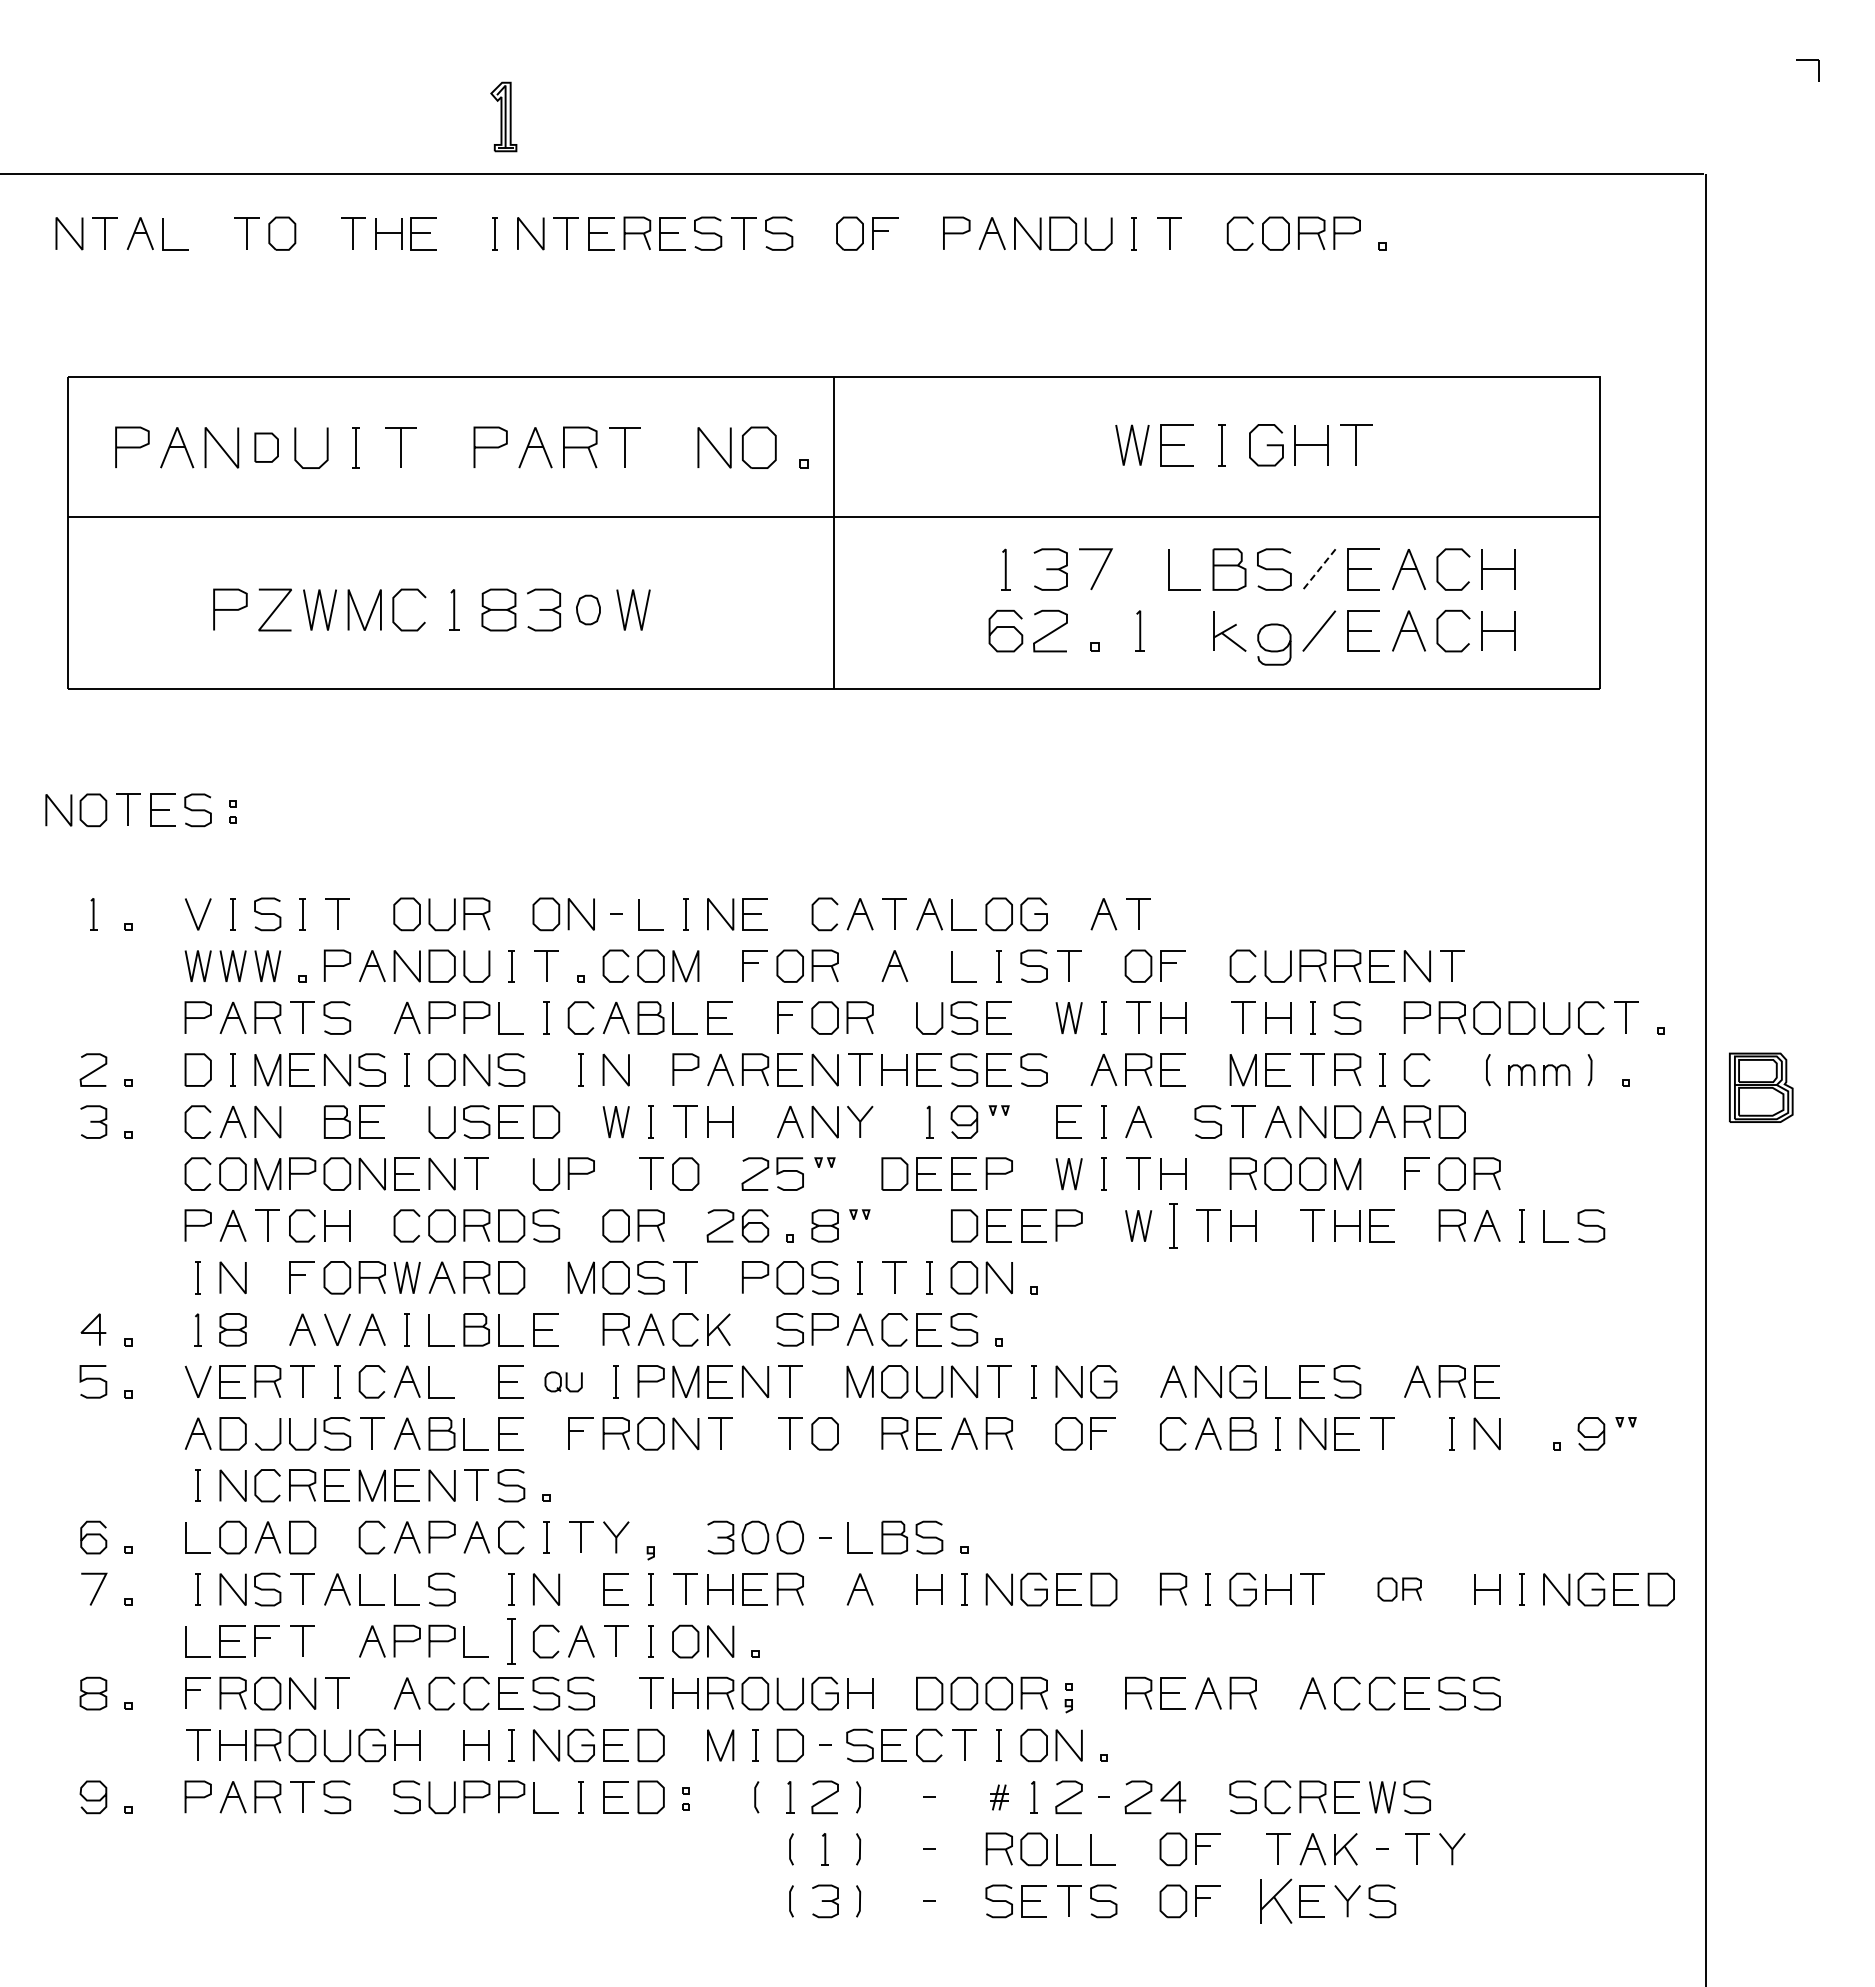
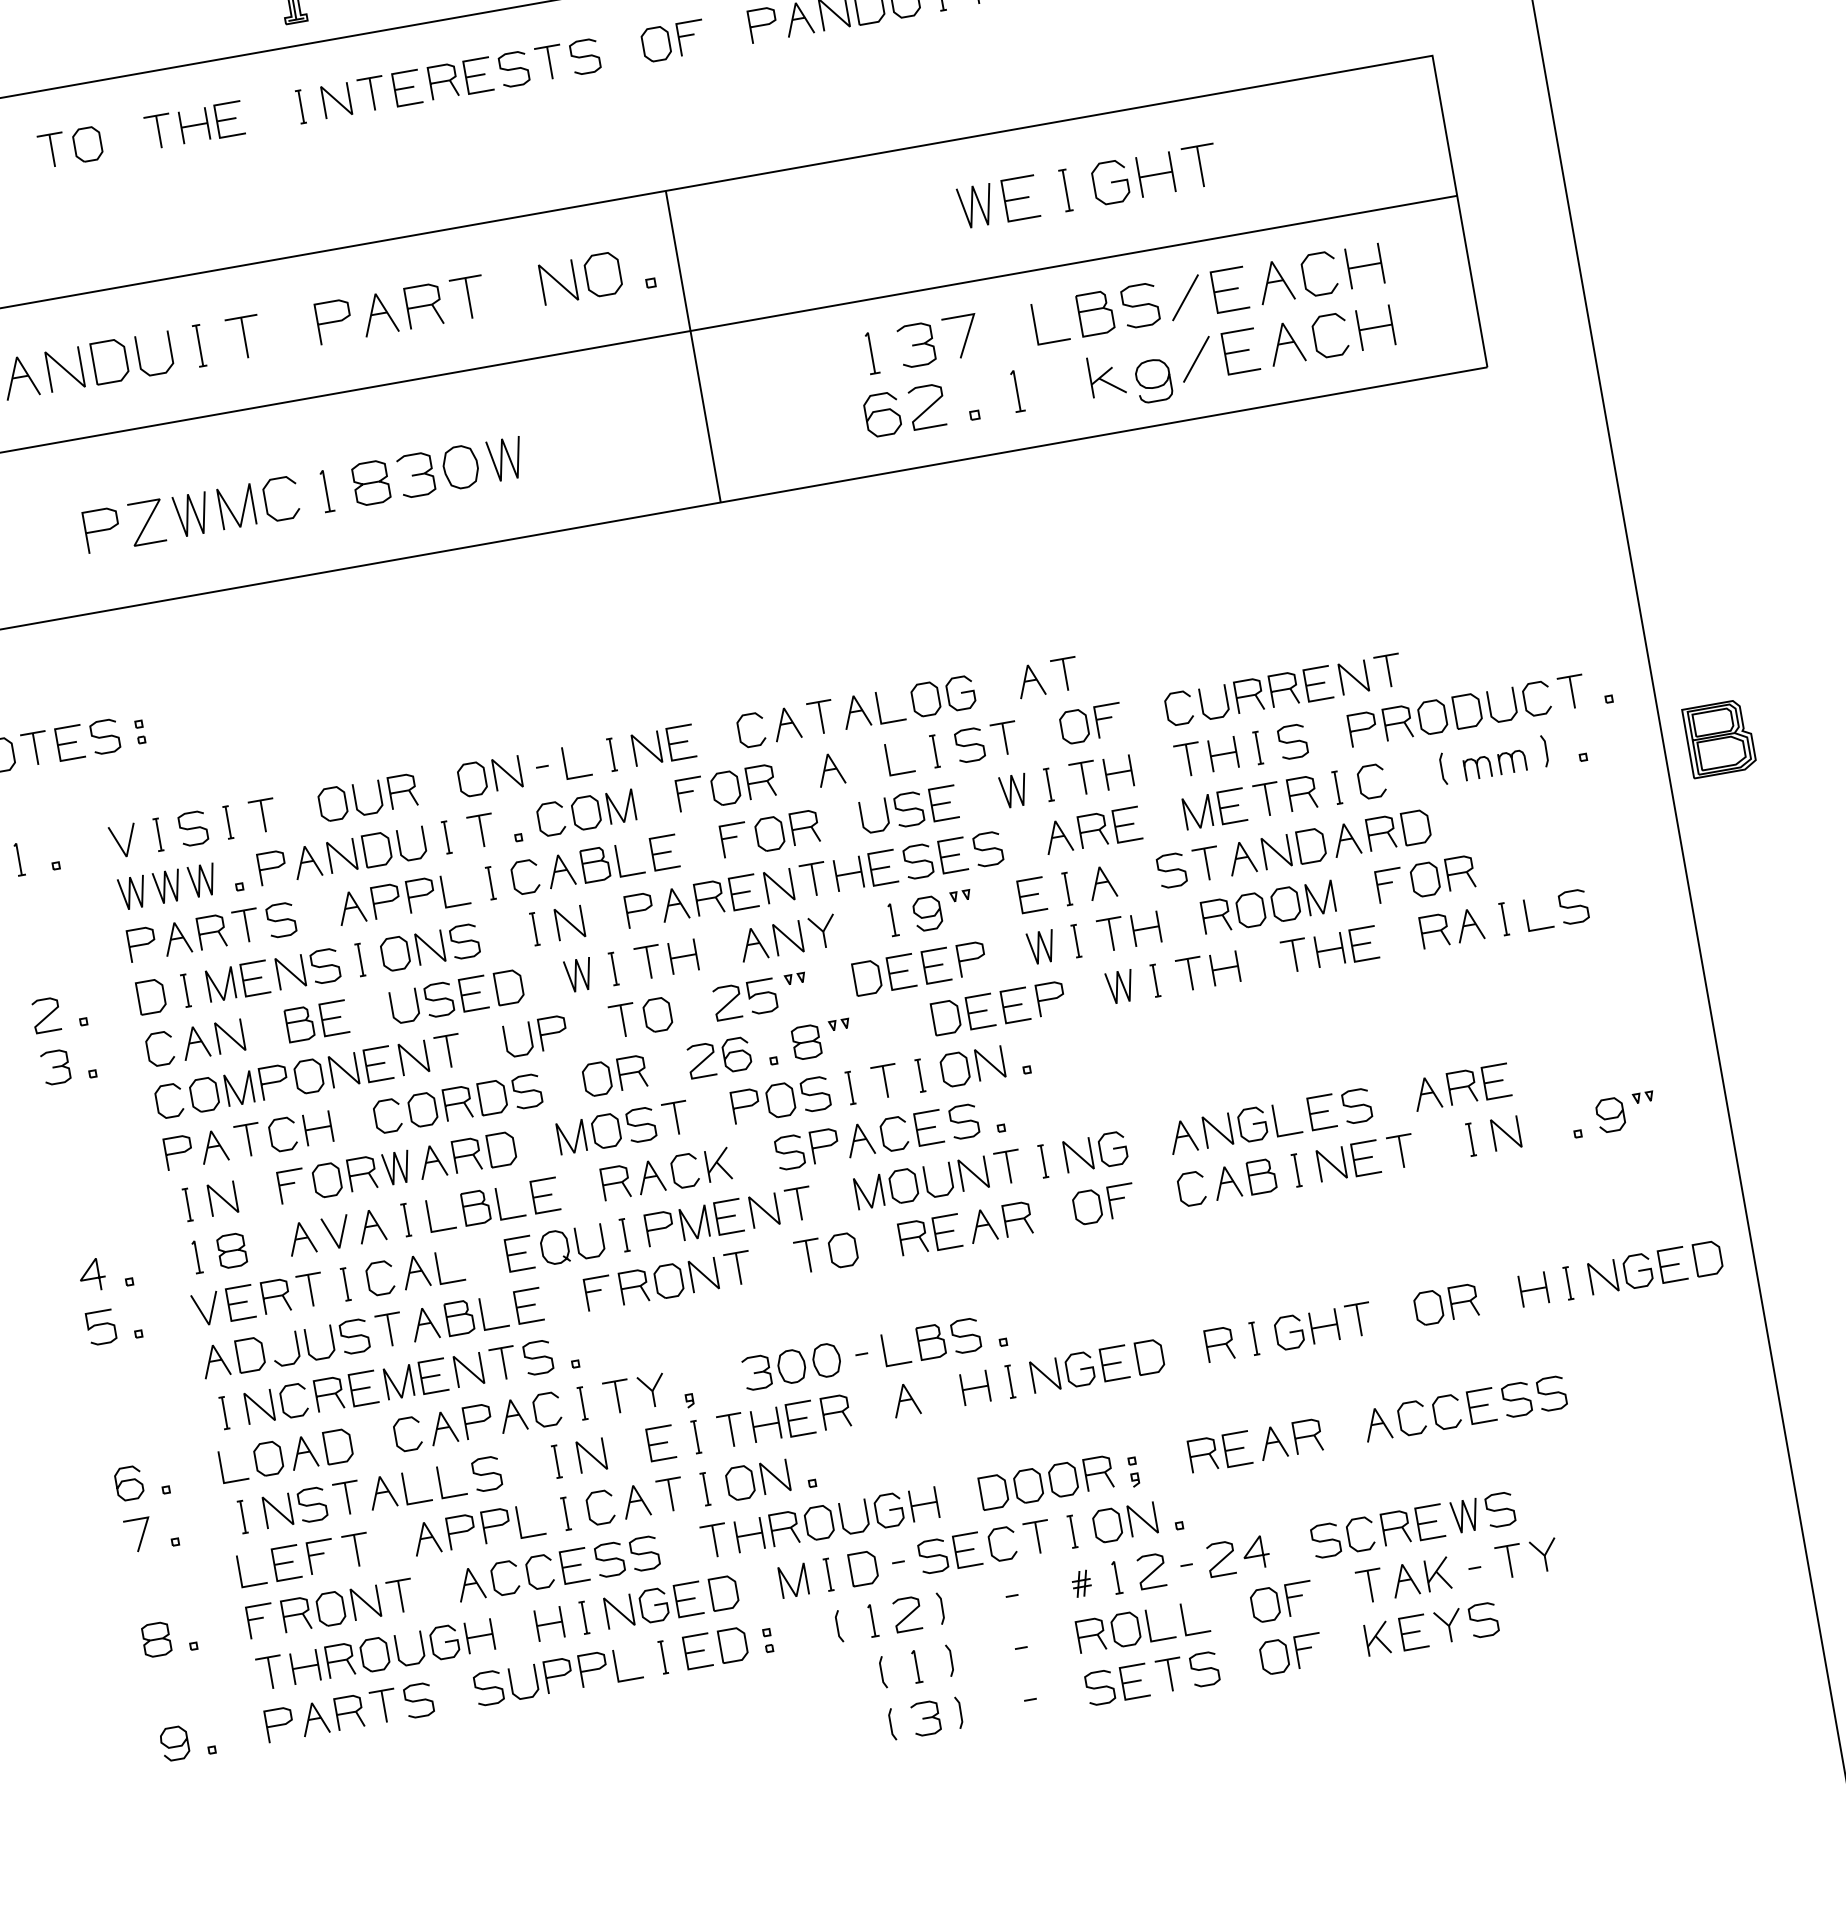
part: (266, 447) -> (109, 361), size x1.43
line: (1318, 569) -> (1184, 297), dashed -> solid
part: (588, 609) -> (460, 466), size x1.43
part: (1173, 1225) -> (1155, 980), size x0.71
part: (563, 1381) -> (572, 1244), size x1.67
part: (1399, 1589) -> (1445, 1304), size x1.43
part: (511, 1641) -> (565, 1513), size x0.71
part: (1276, 1901) -> (1377, 1639), size x0.71

